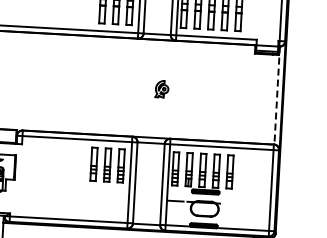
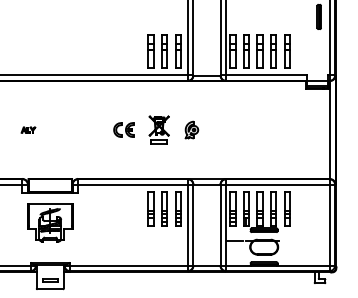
part: (70, 83) -> (123, 129), added
part: (105, 85) -> (158, 129), added
part: (161, 88) -> (191, 129), moved
line: (277, 96) -> (330, 130), dashed -> solid

